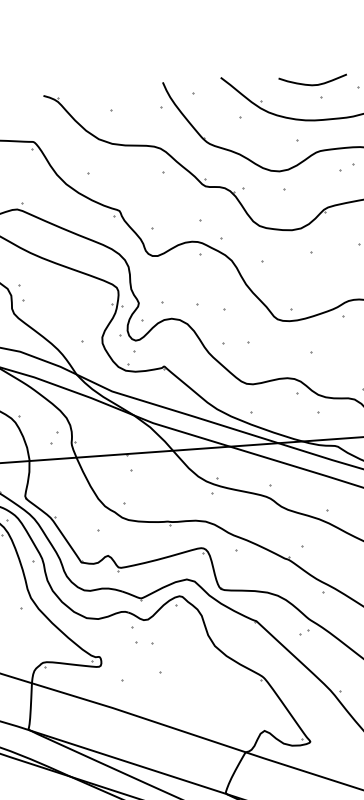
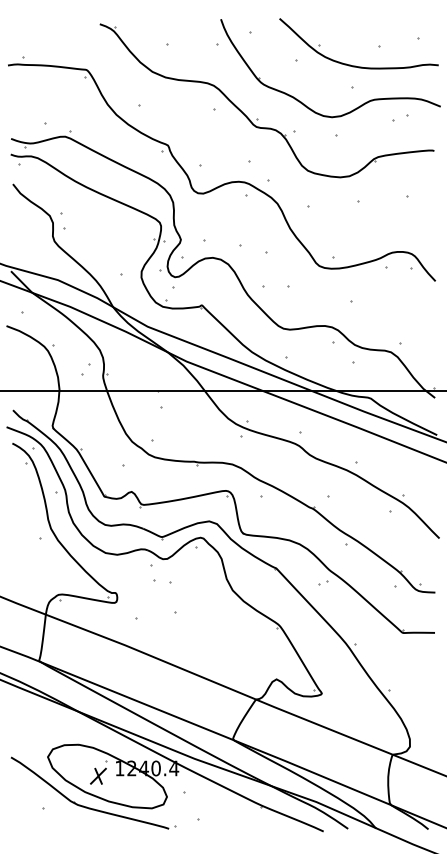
curve: (310, 83) -> (369, 31), removed

